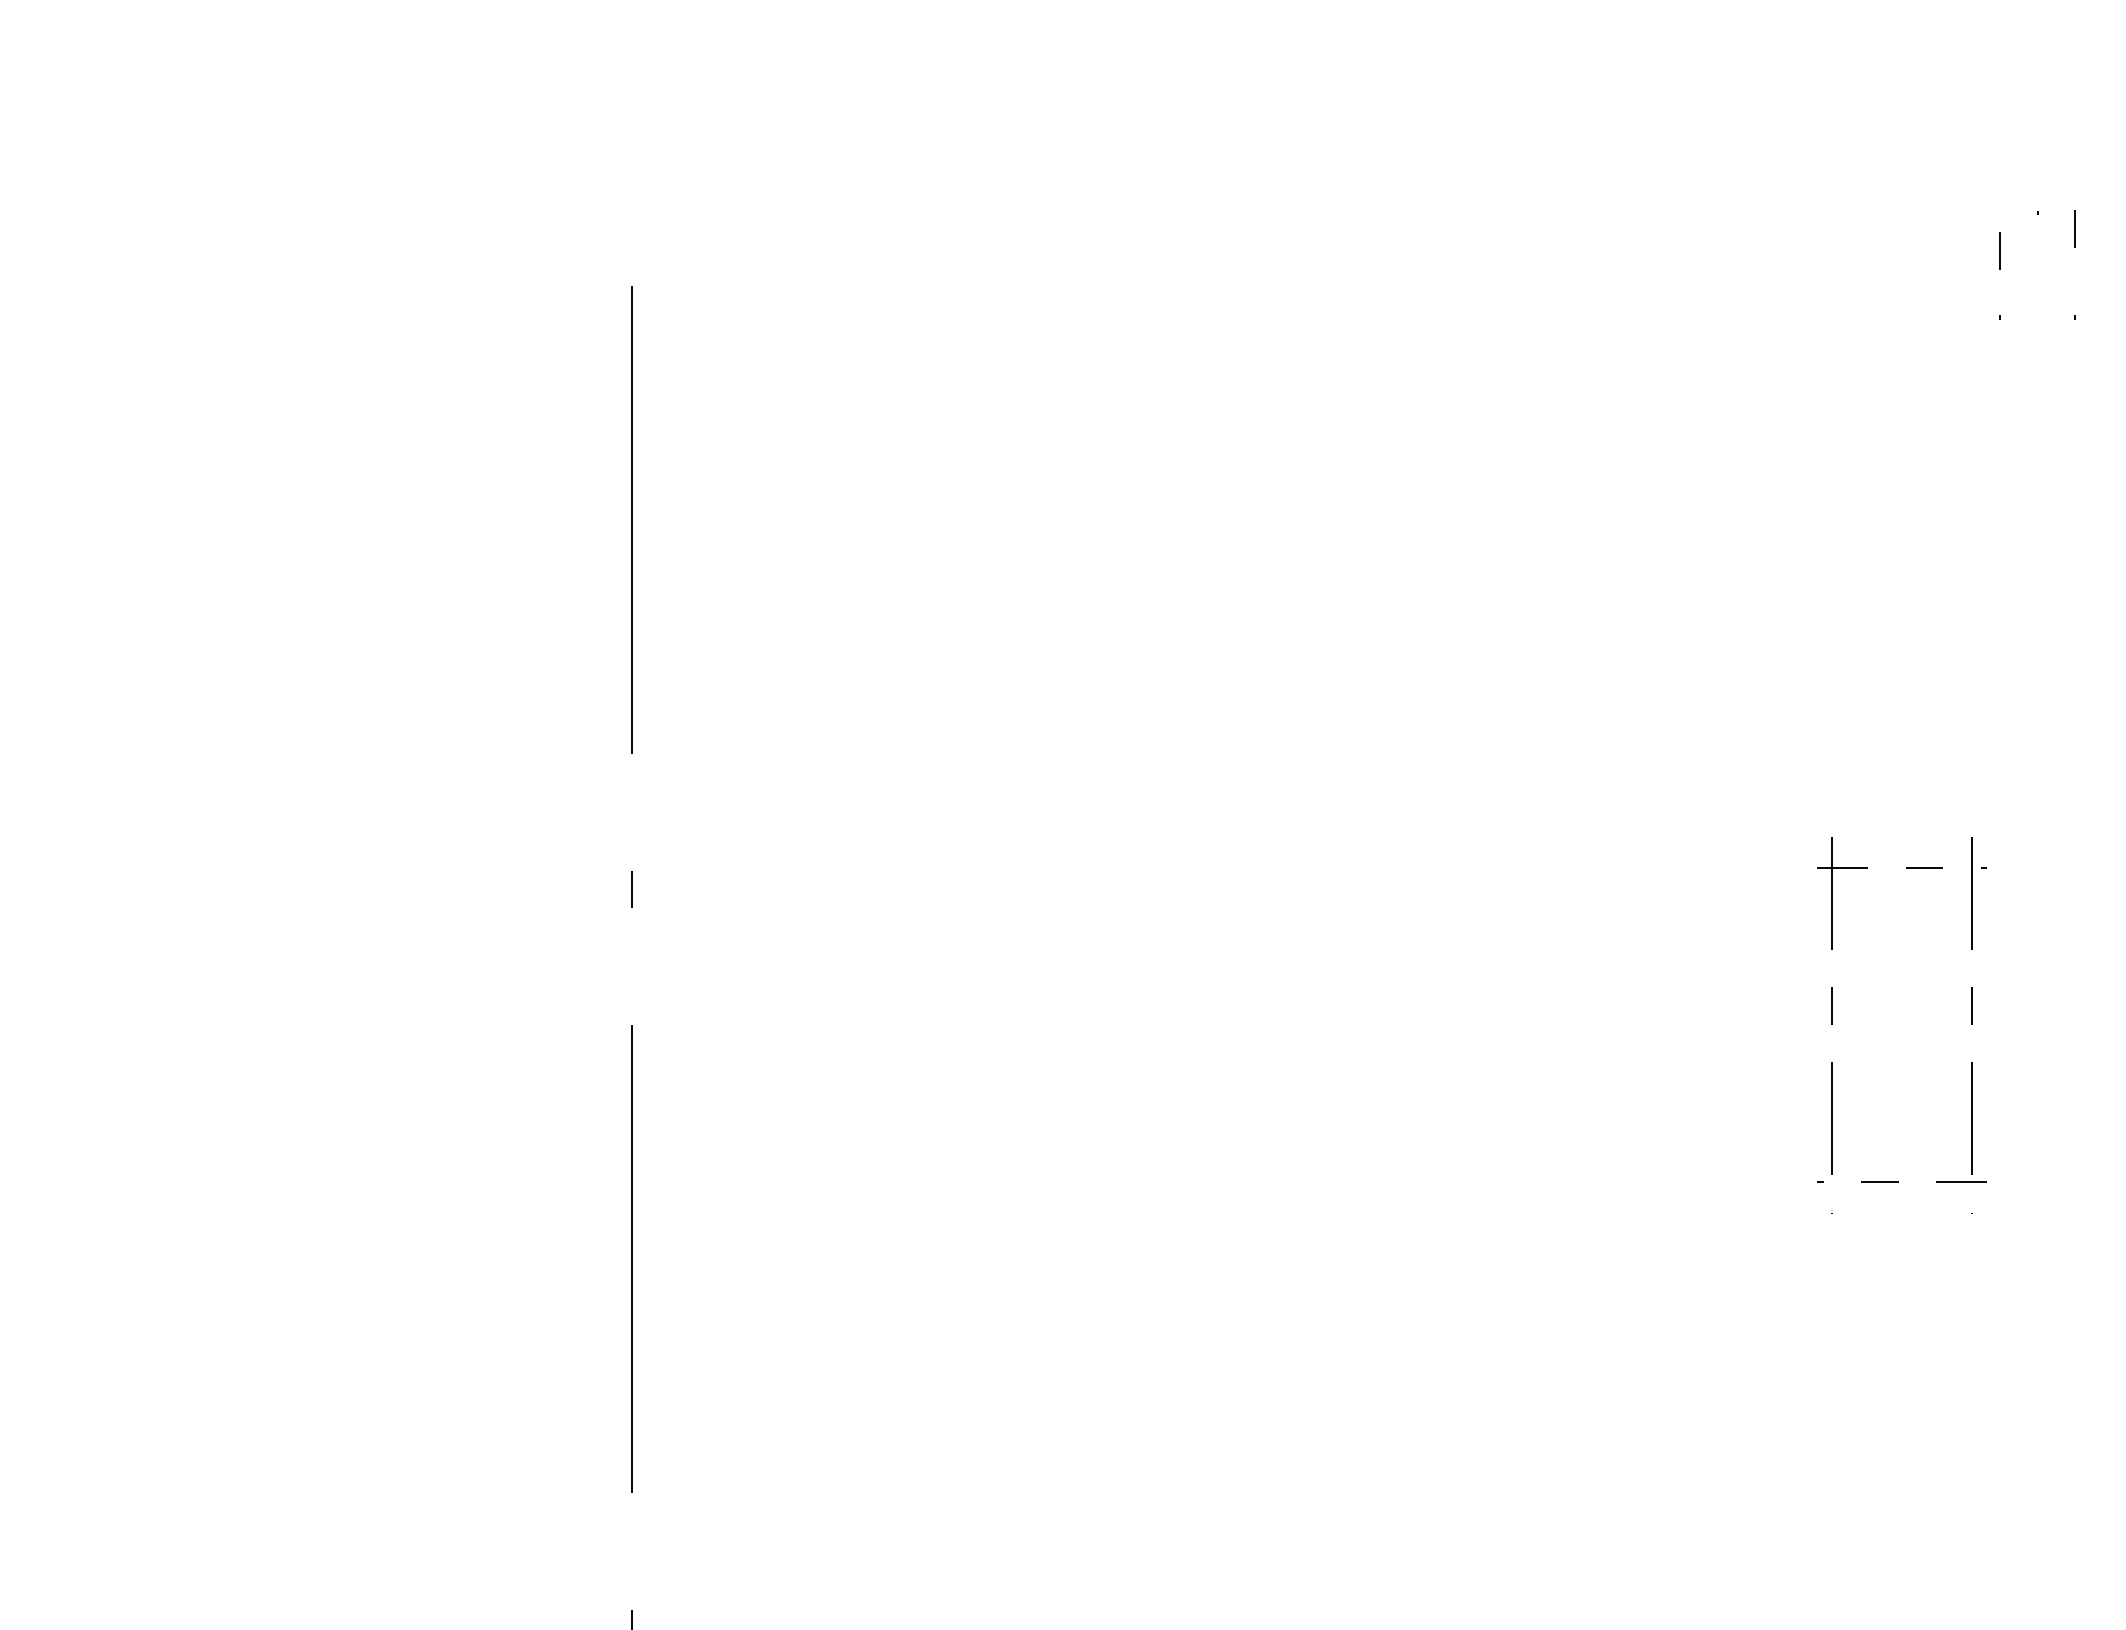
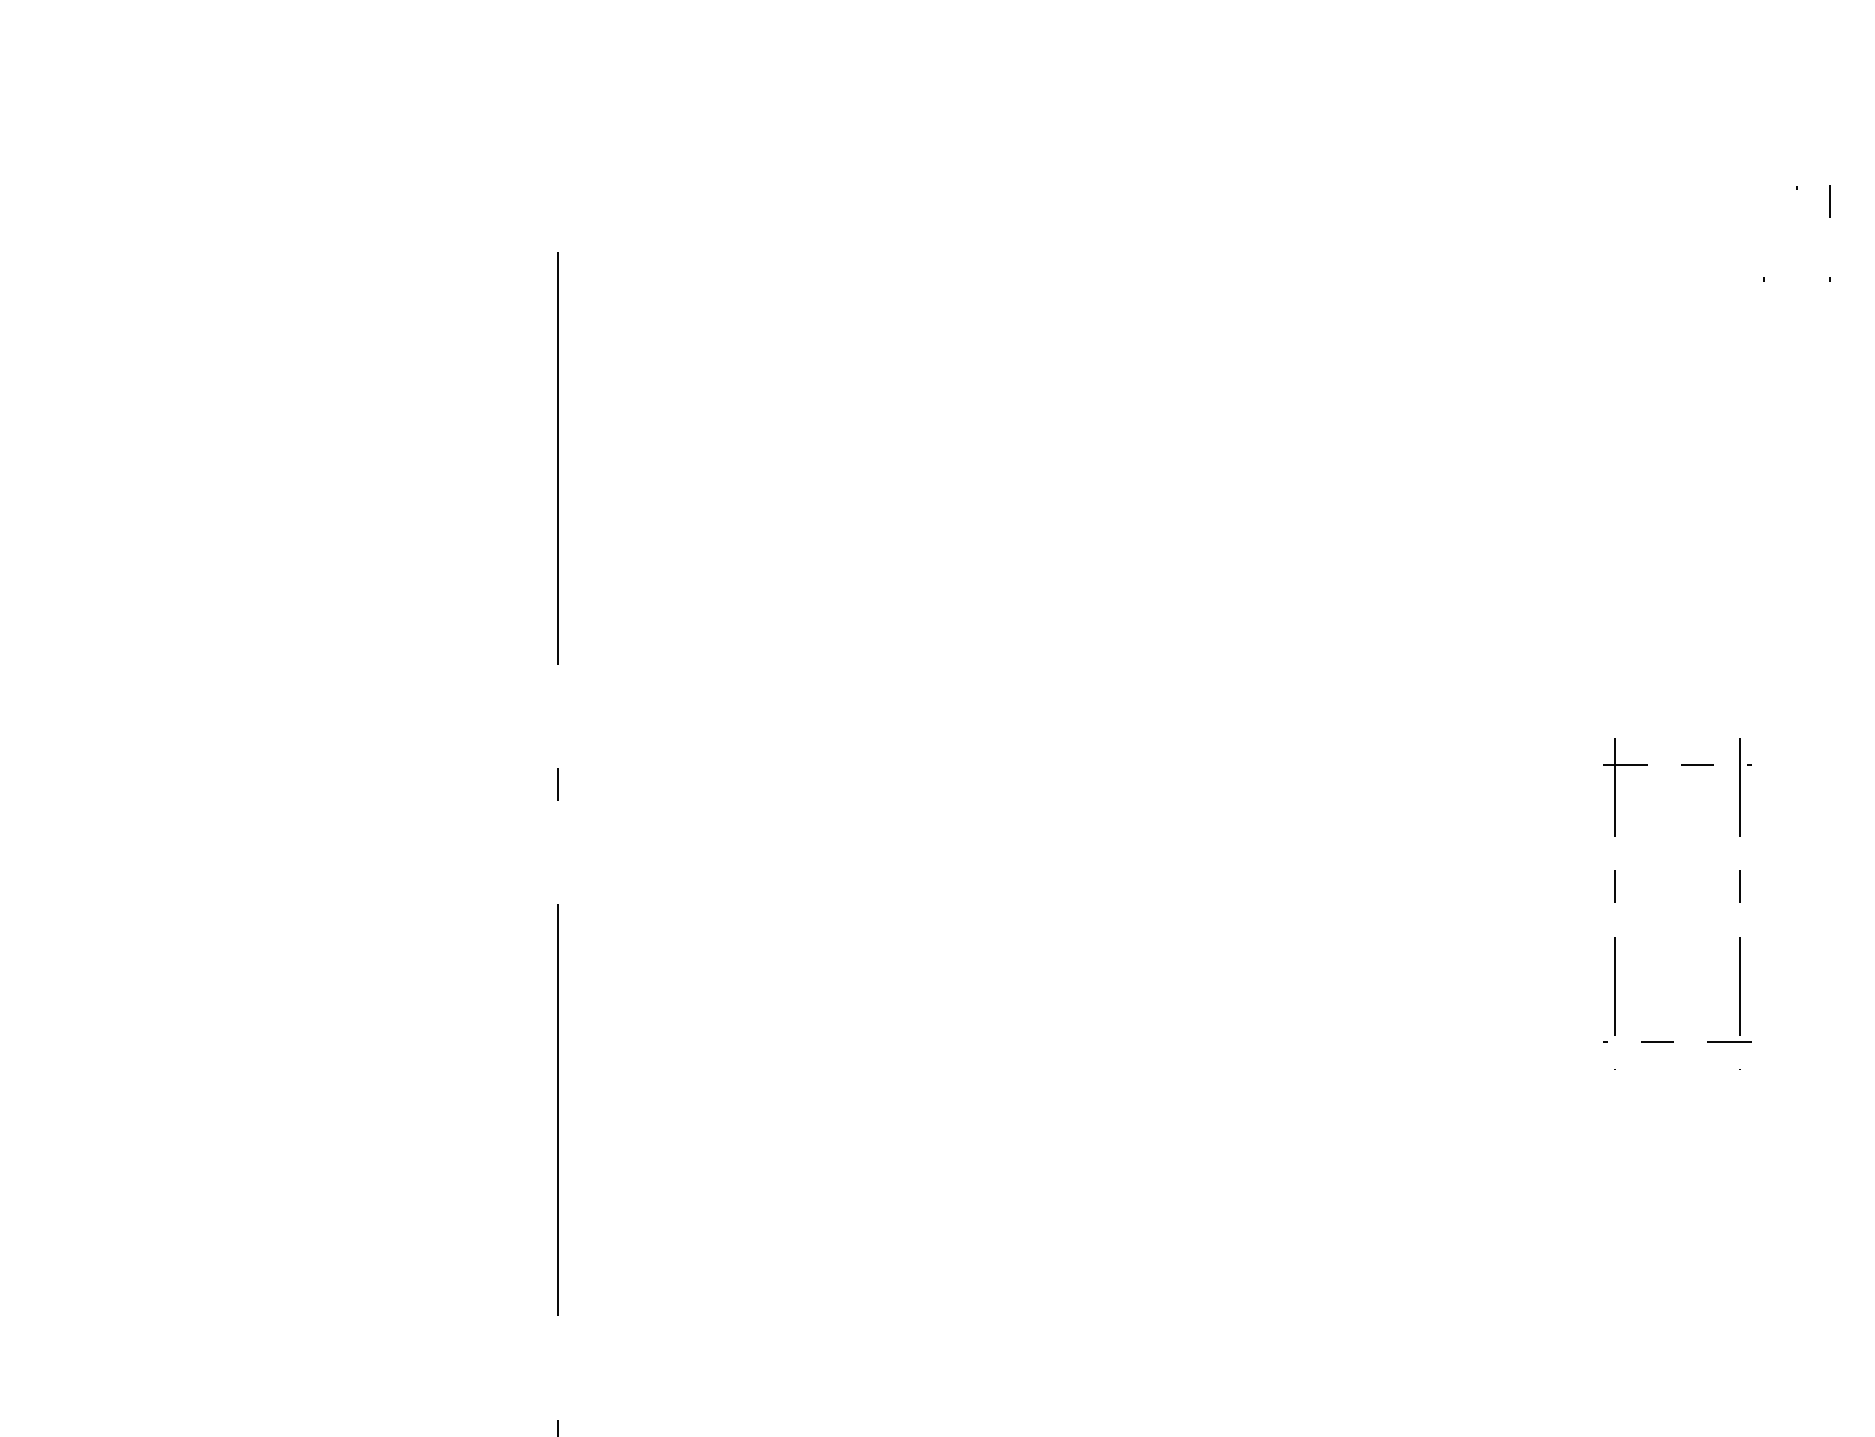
line: (1999, 250) -> (1763, 220), removed

